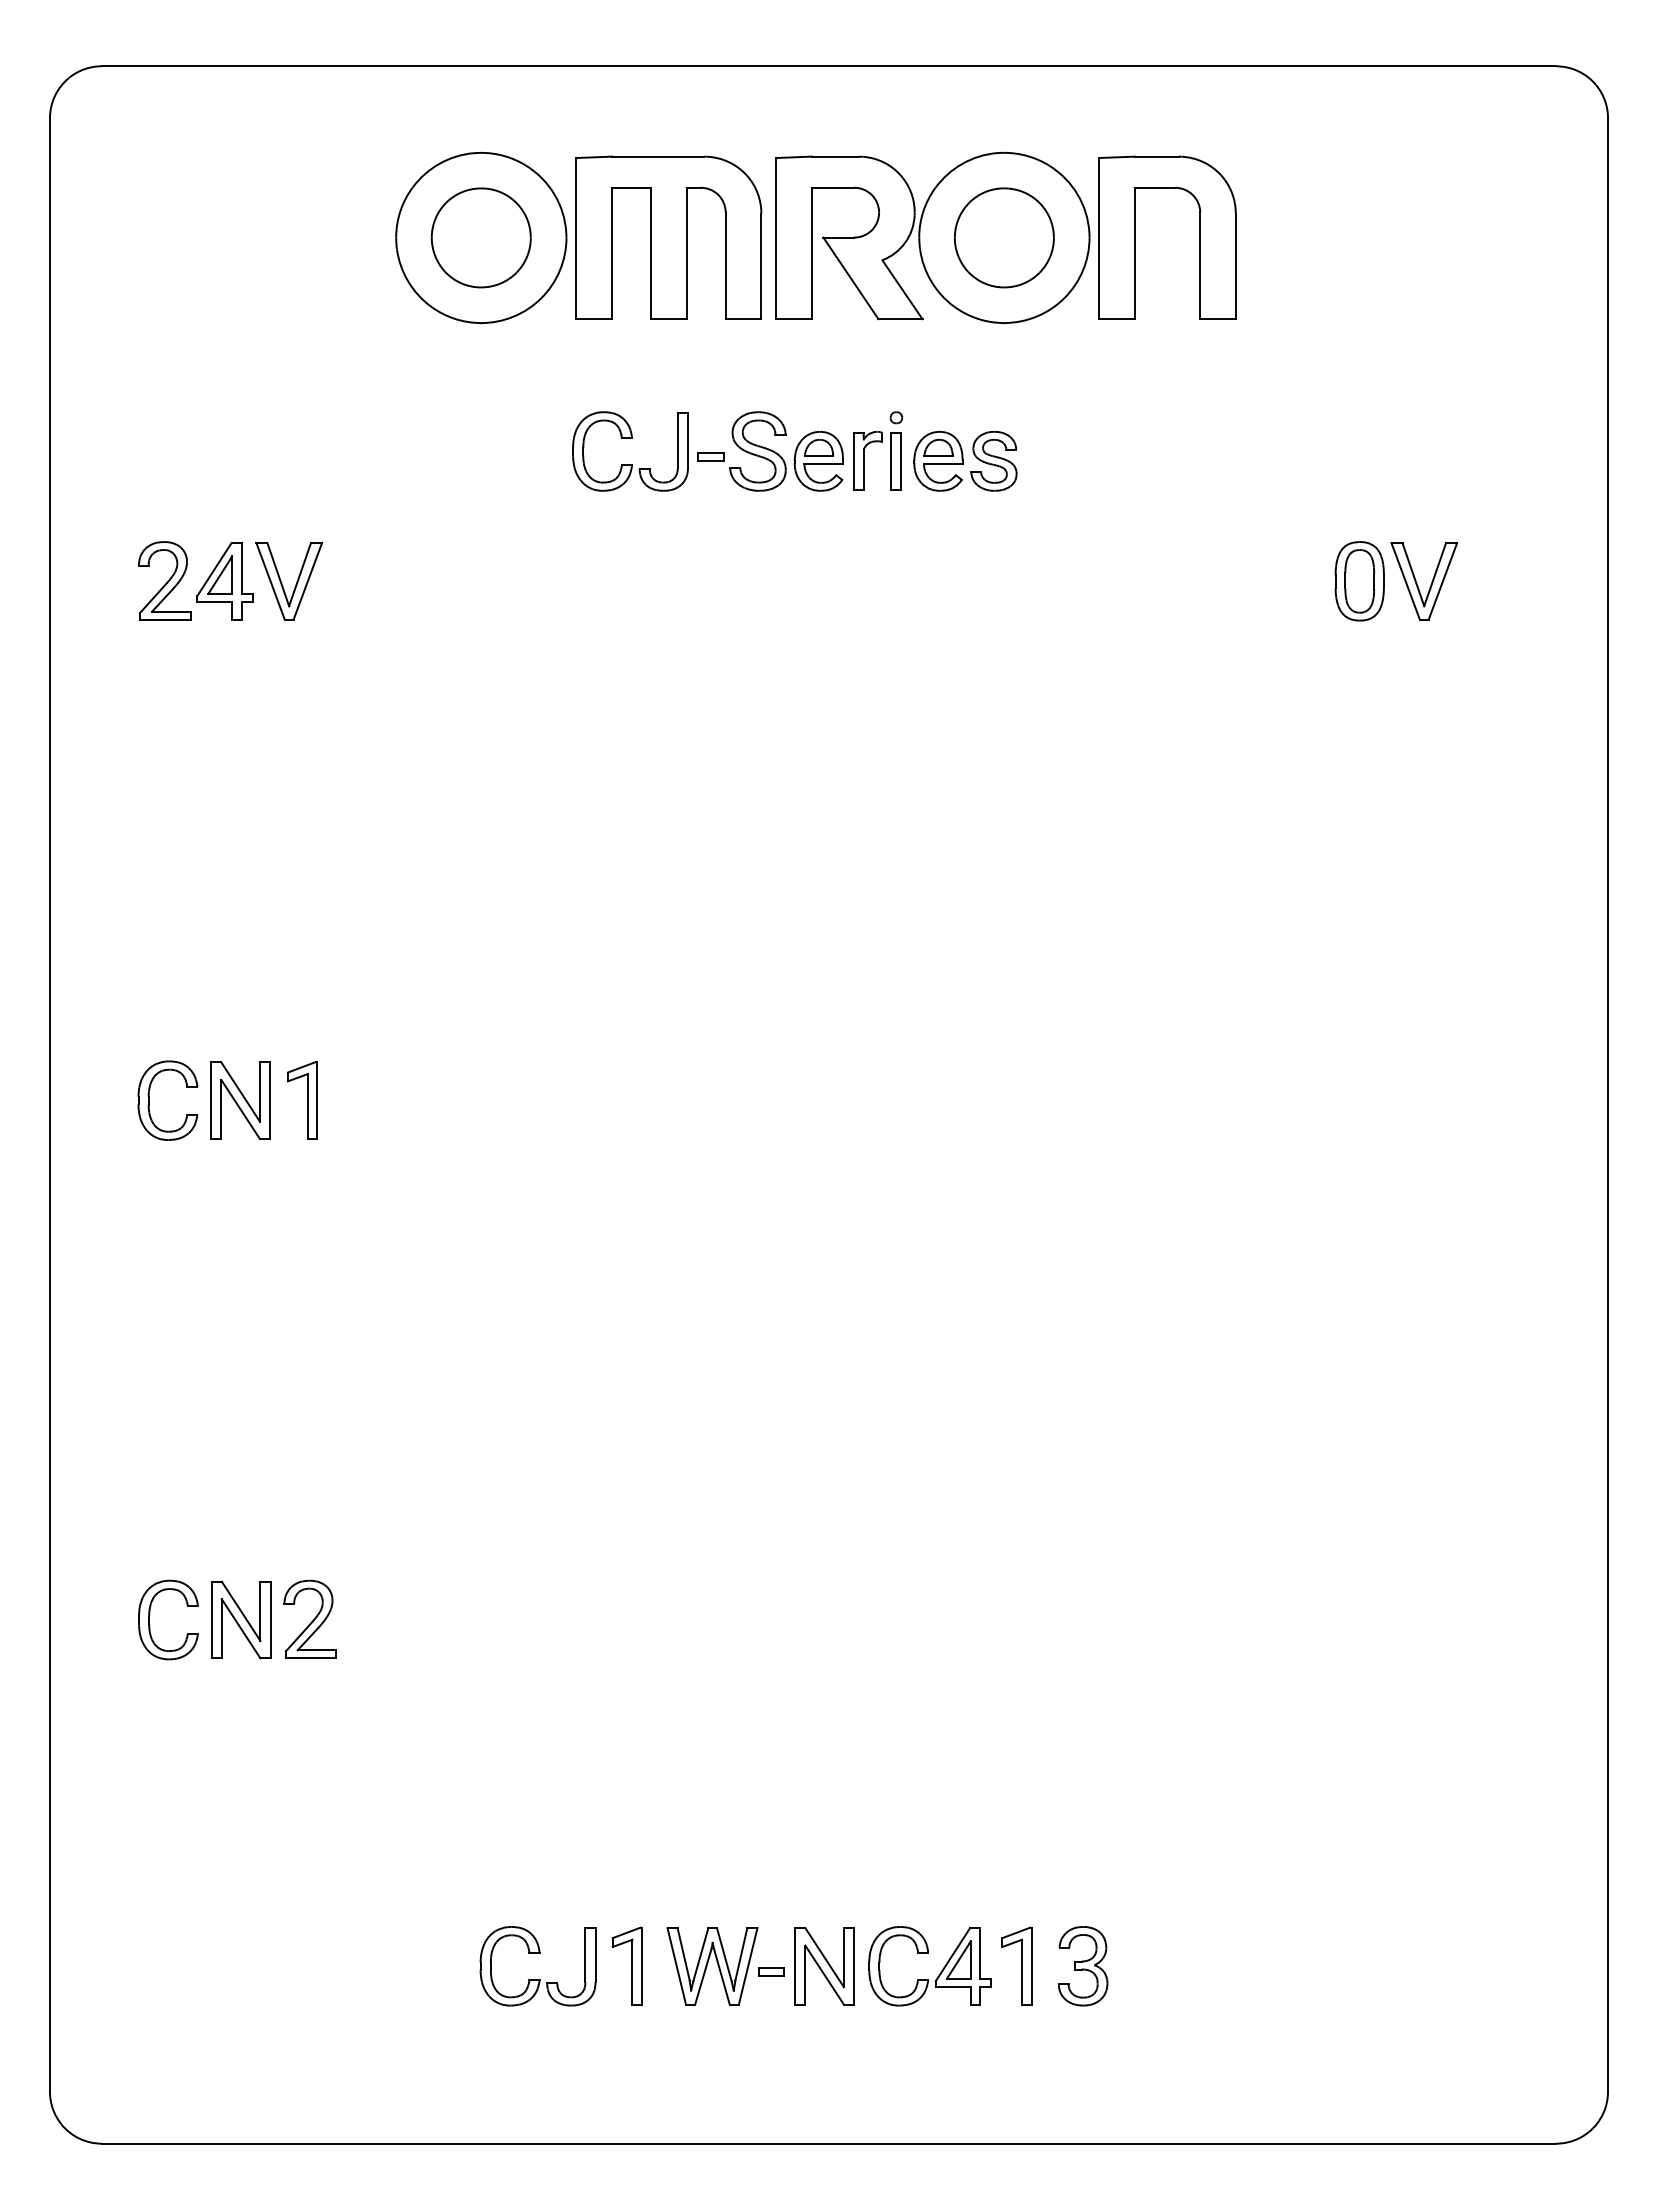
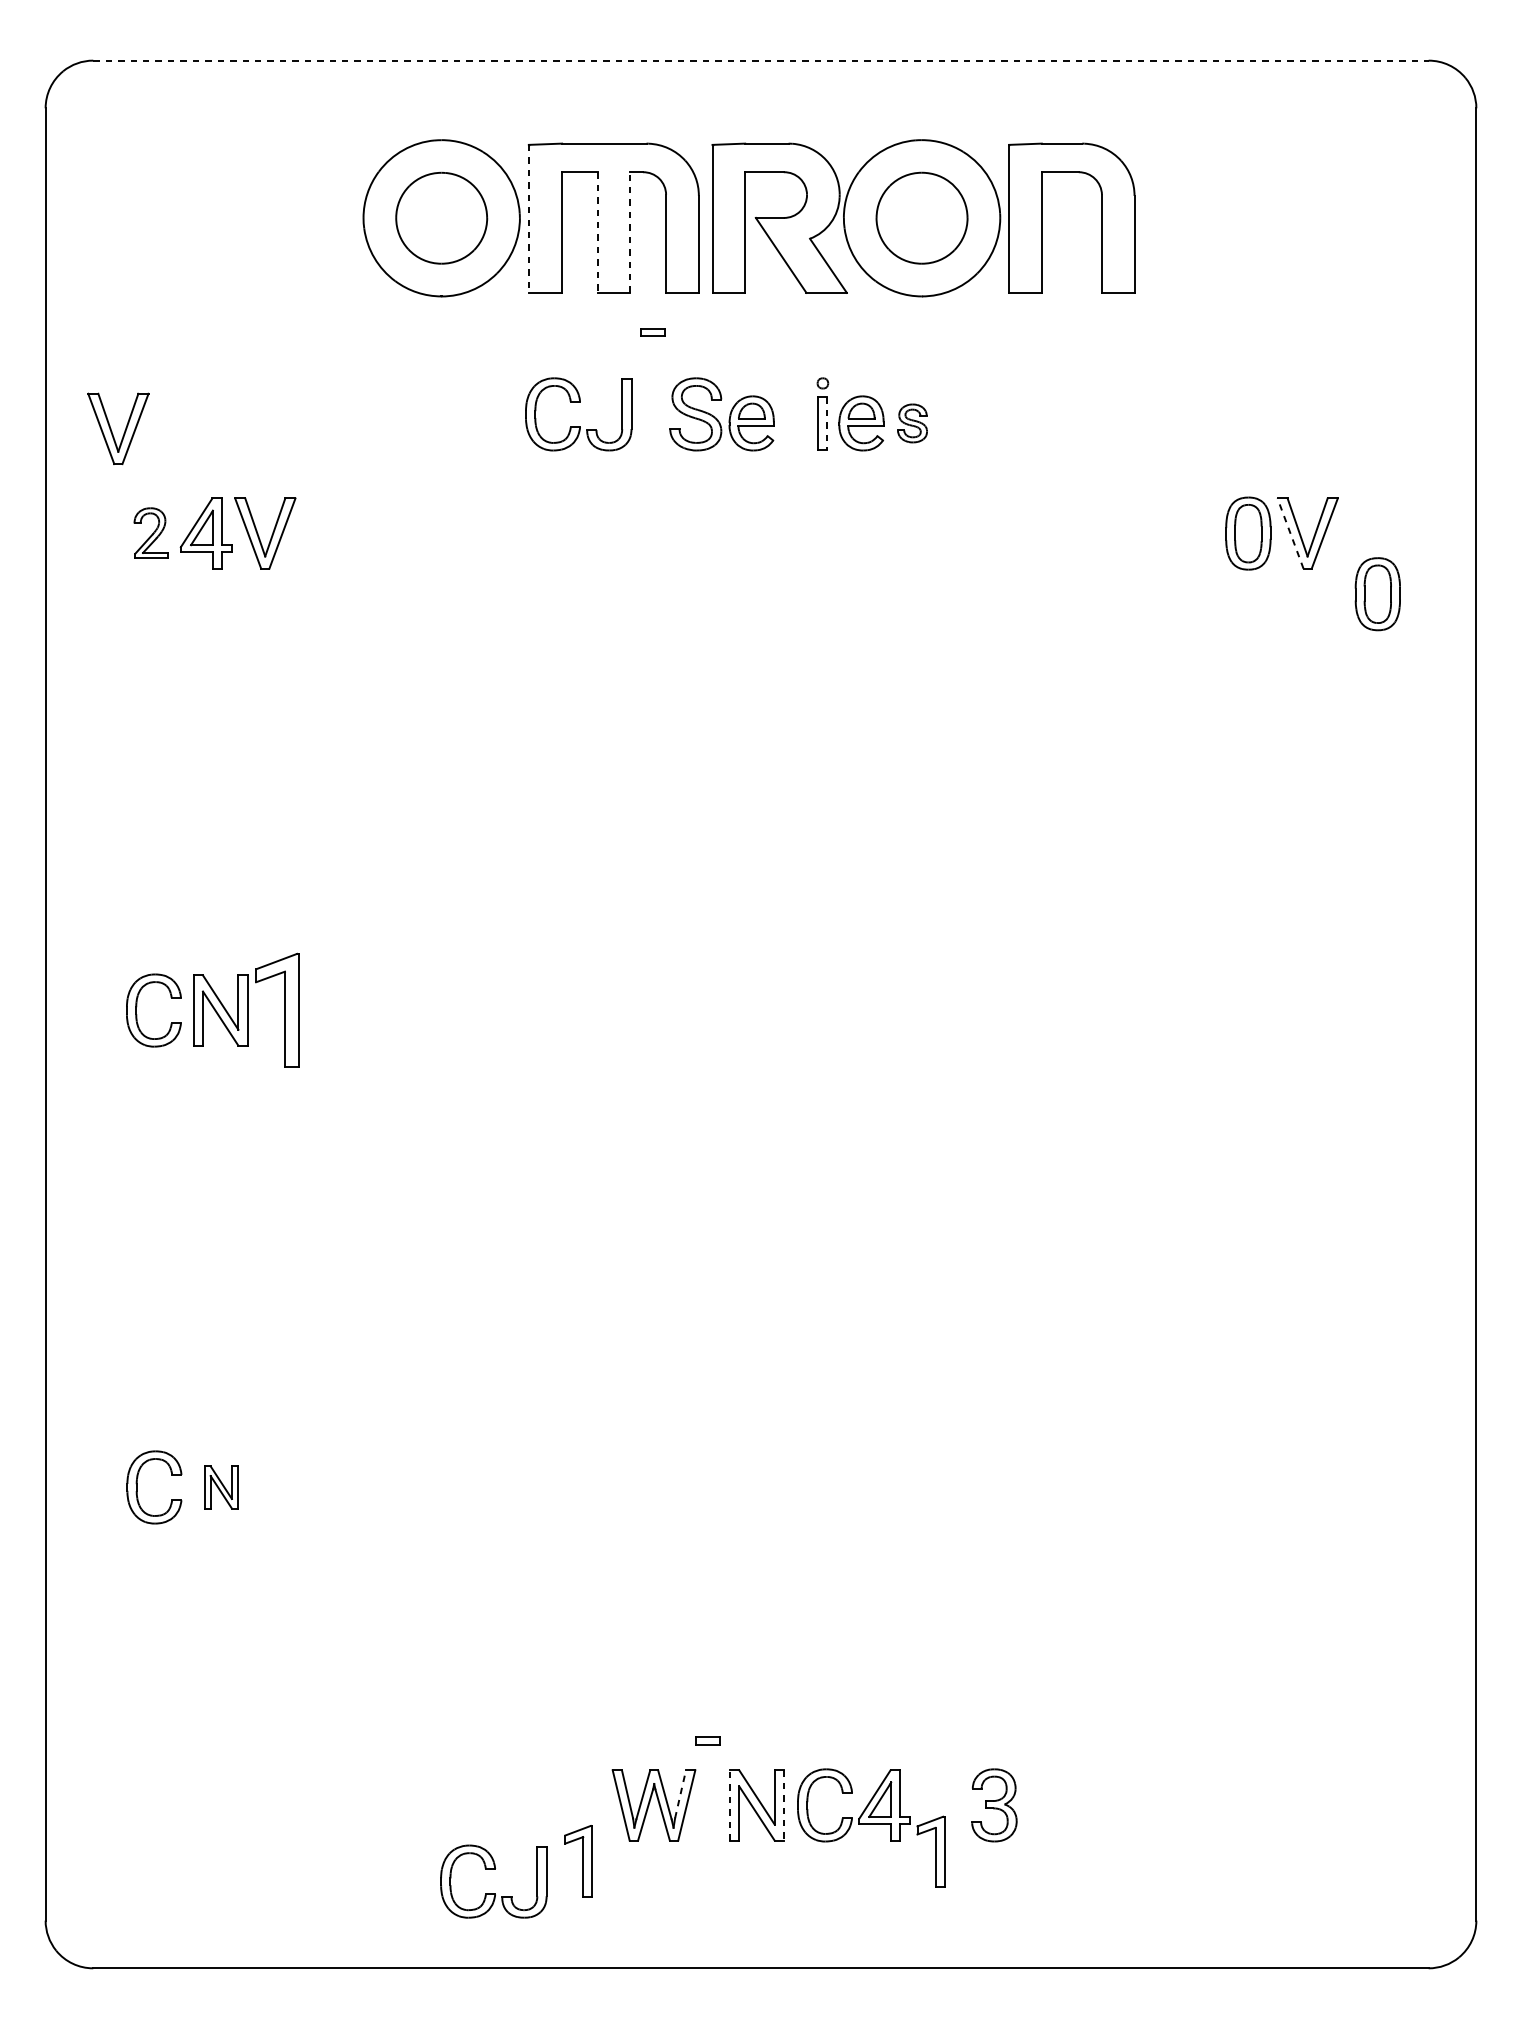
line: (829, 66) -> (761, 60), solid -> dashed
line: (576, 238) -> (529, 218), solid -> dashed
line: (651, 253) -> (598, 232), solid -> dashed
line: (686, 253) -> (630, 232), solid -> dashed
part: (710, 456) -> (652, 331), moved
part: (867, 460) -> (796, 422), removed
line: (901, 461) -> (827, 423), solid -> dashed
part: (993, 461) -> (912, 423), size x0.7
part: (122, 469) -> (112, 430), added
part: (164, 580) -> (150, 532), size x0.7
line: (1405, 581) -> (1290, 533), solid -> dashed
part: (1500, 647) -> (1377, 594), added
part: (302, 1100) -> (277, 1010), size x1.6
part: (309, 1618) -> (283, 1486), removed
part: (241, 1619) -> (221, 1486), size x0.6
part: (537, 1953) -> (493, 1869), moved
line: (741, 1954) -> (680, 1794), solid -> dashed
part: (626, 1965) -> (577, 1860), moved
line: (795, 1965) -> (730, 1804), solid -> dashed
part: (1016, 1965) -> (930, 1851), moved
line: (854, 1966) -> (784, 1805), solid -> dashed
part: (771, 1971) -> (708, 1740), moved

